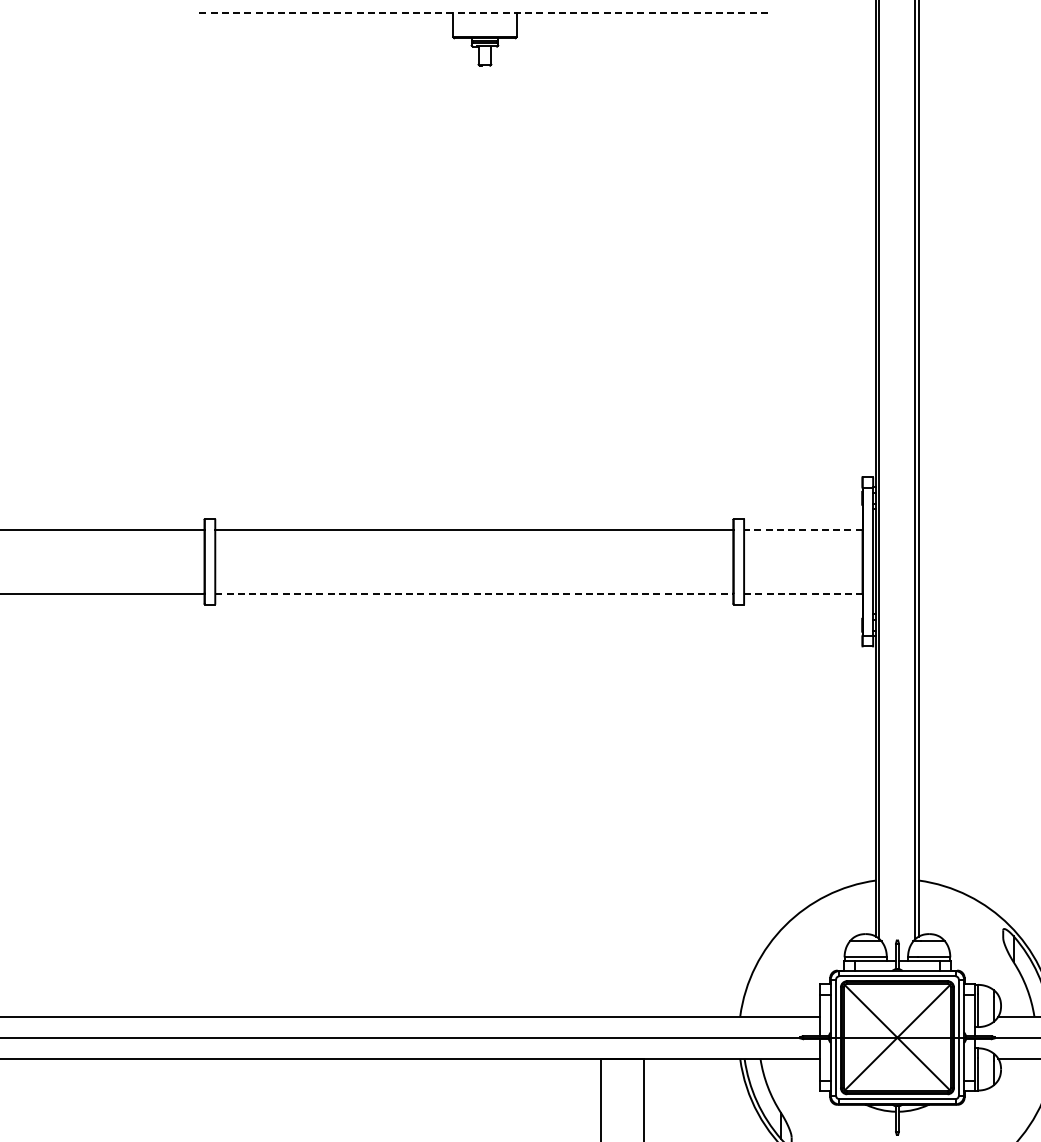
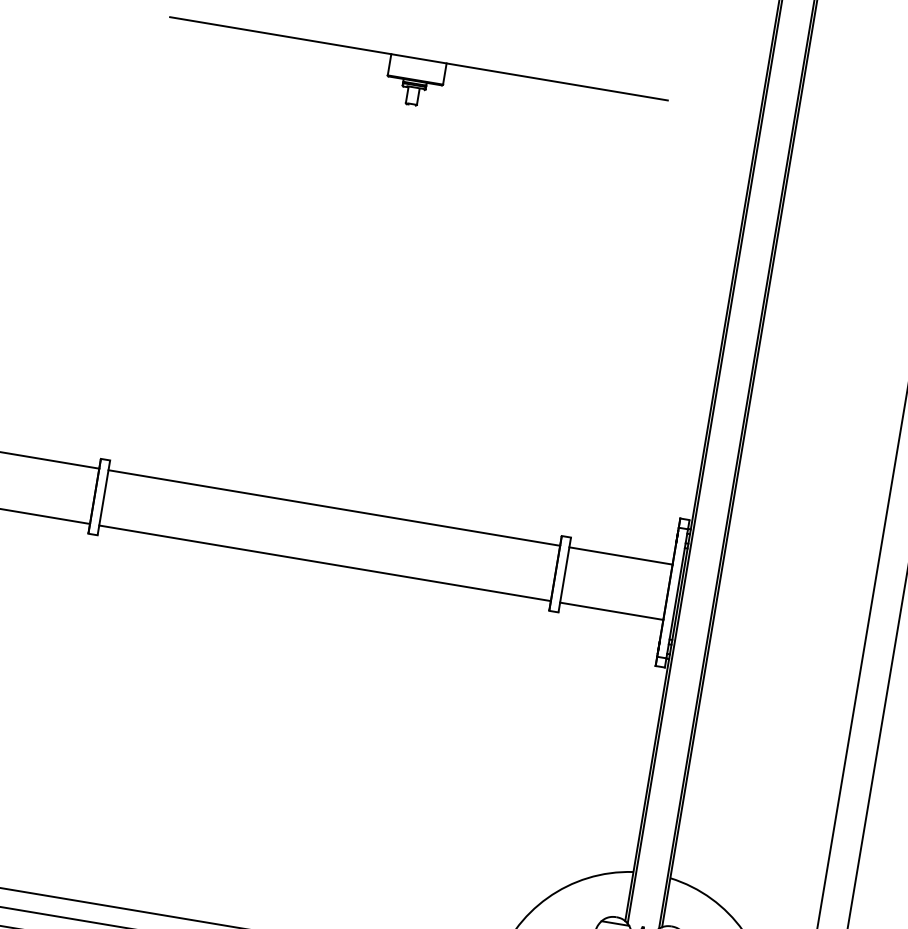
line: (484, 12) -> (418, 58), dashed -> solid
line: (802, 530) -> (620, 556), dashed -> solid
line: (474, 593) -> (325, 563), dashed -> solid
line: (803, 593) -> (611, 611), dashed -> solid

